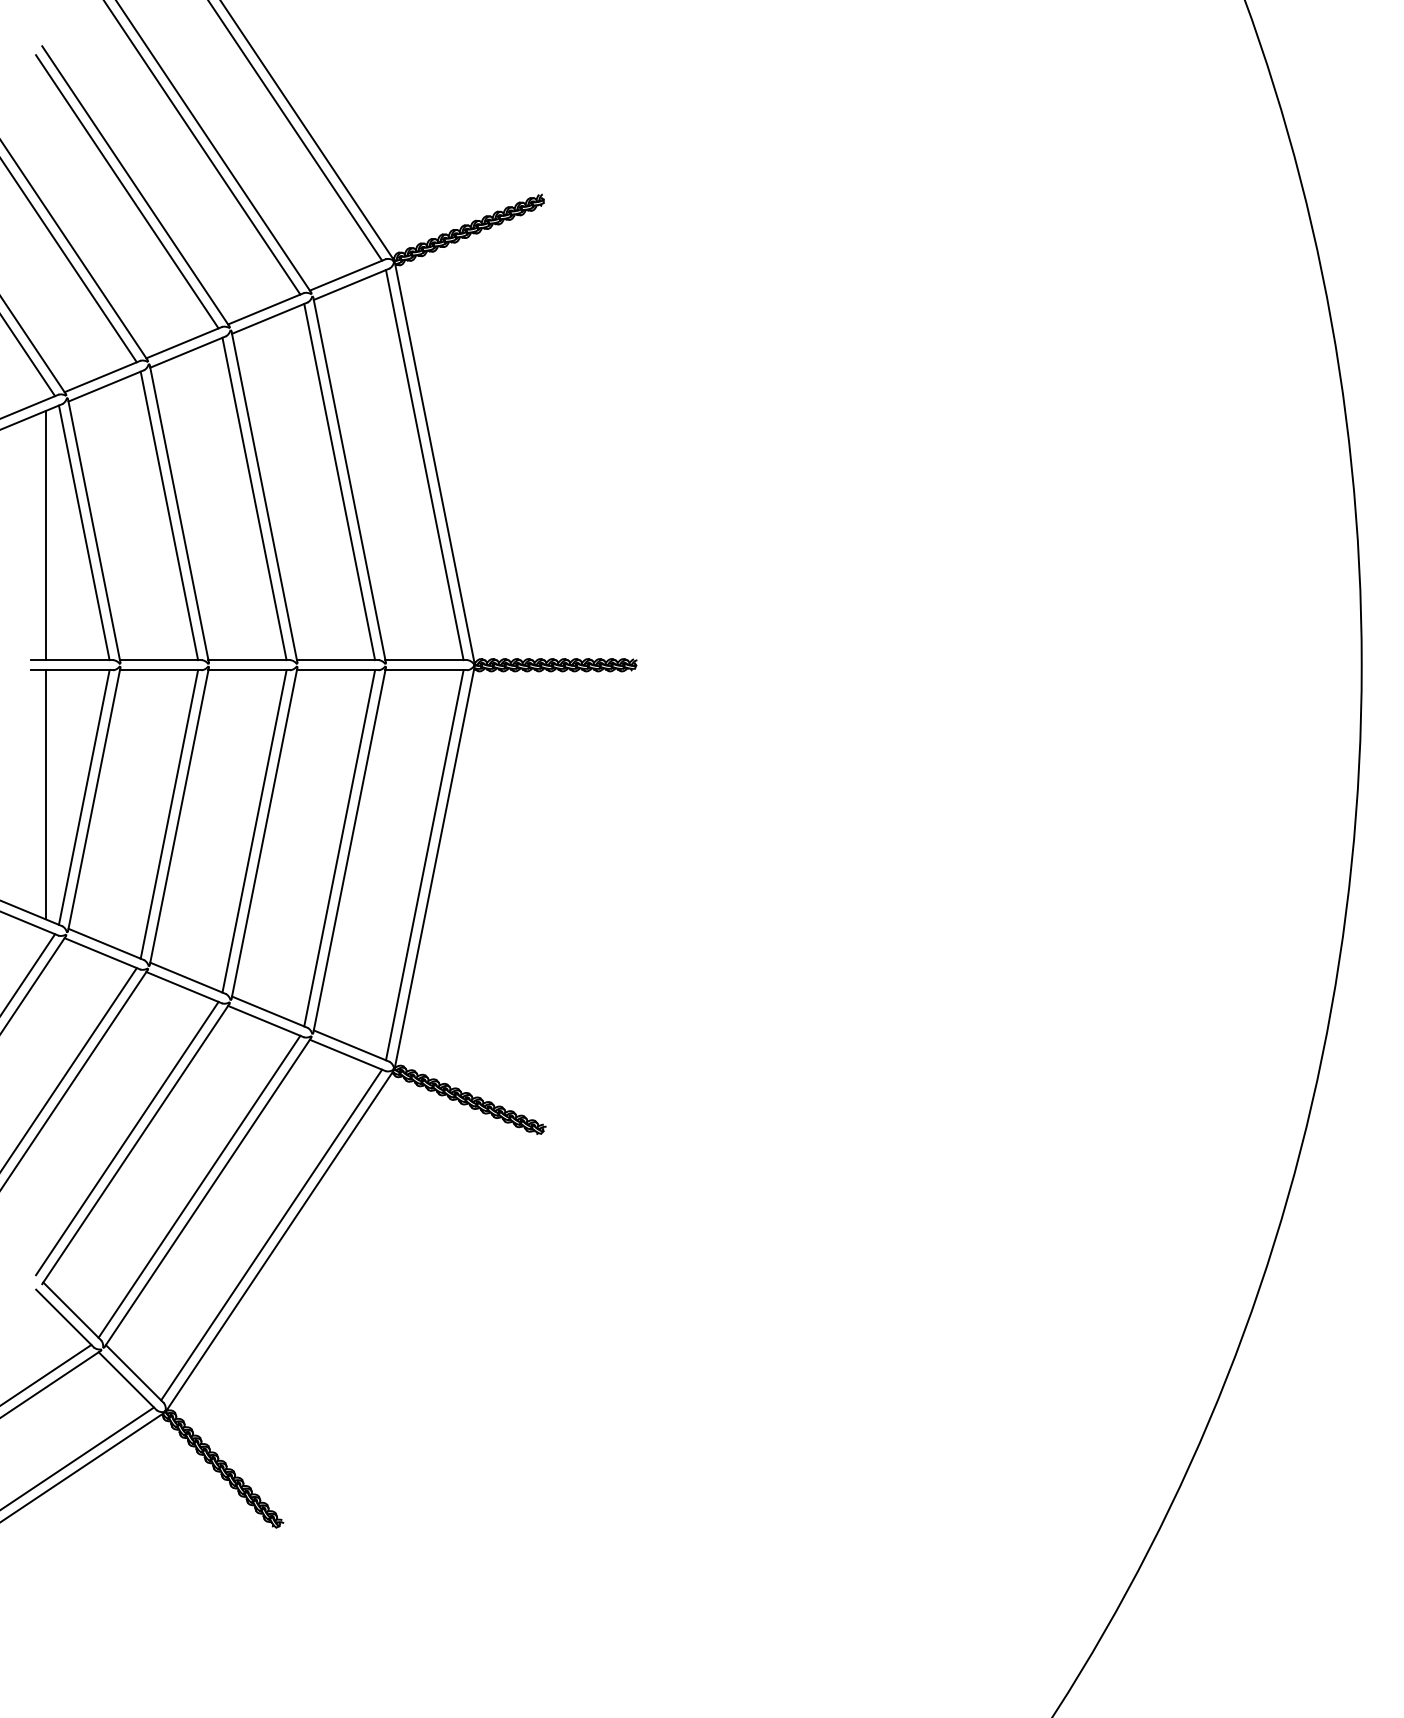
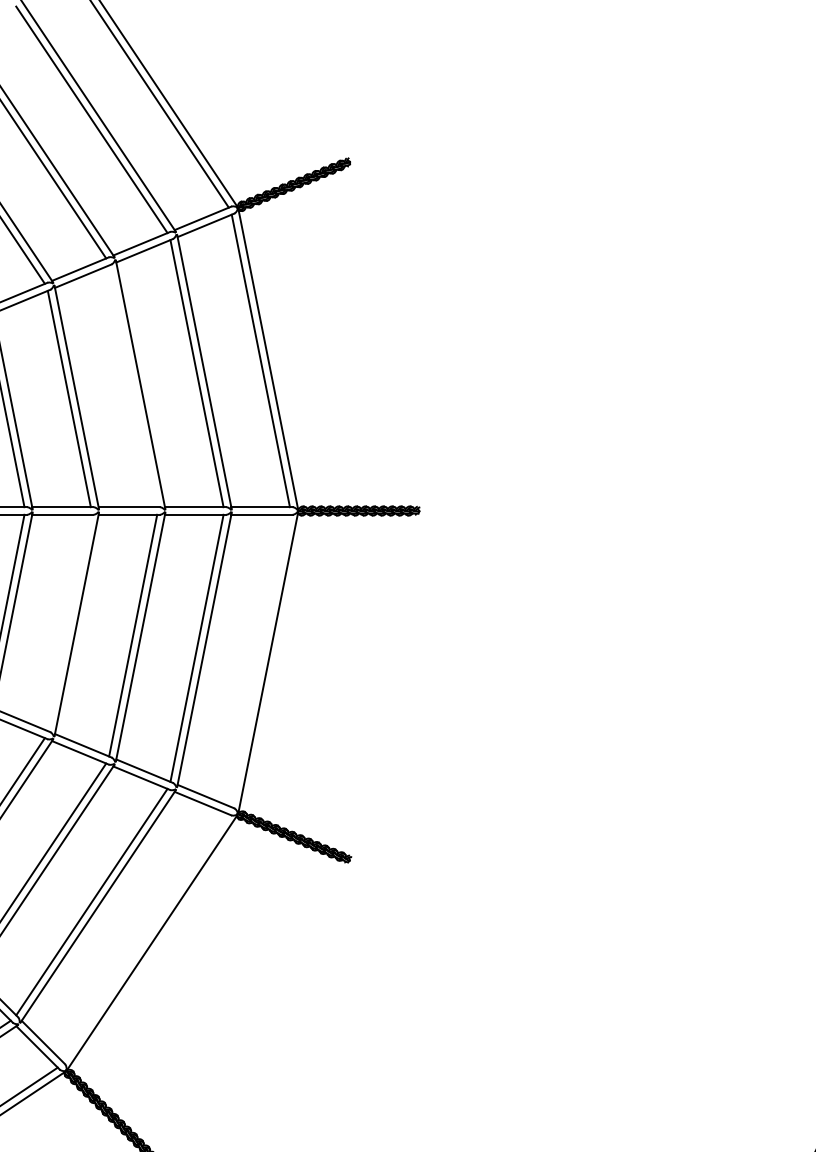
line: (254, 498) -> (133, 385), removed
line: (169, 814) -> (69, 622), removed
line: (424, 865) -> (260, 661), removed
line: (271, 1234) -> (145, 937), removed

